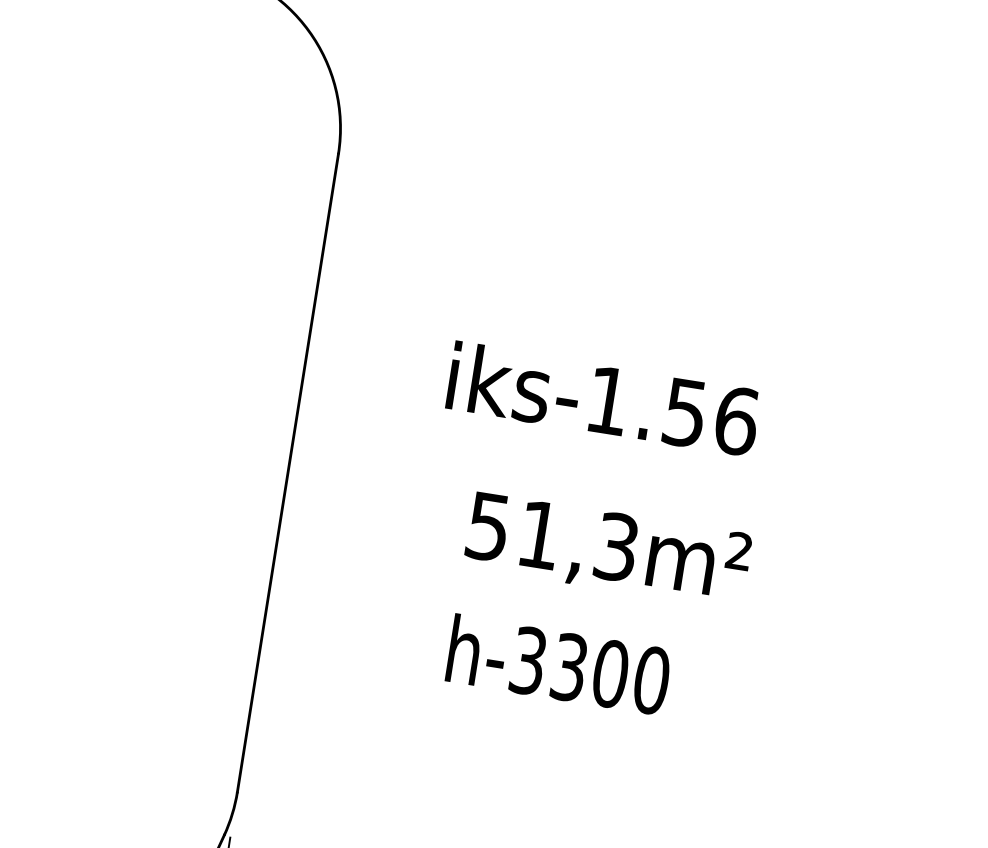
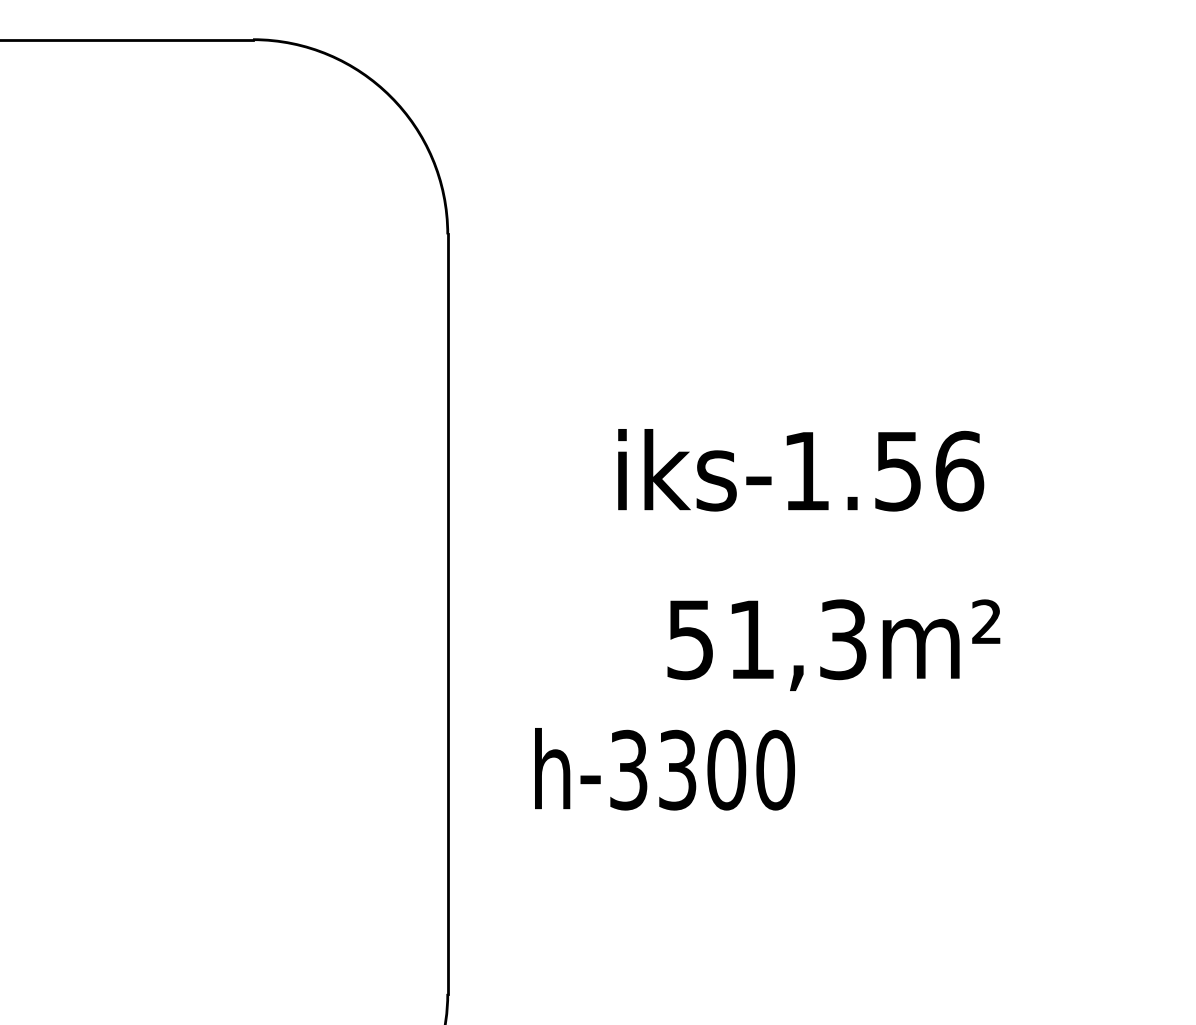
text: (558, 665) -> (664, 769), moved

